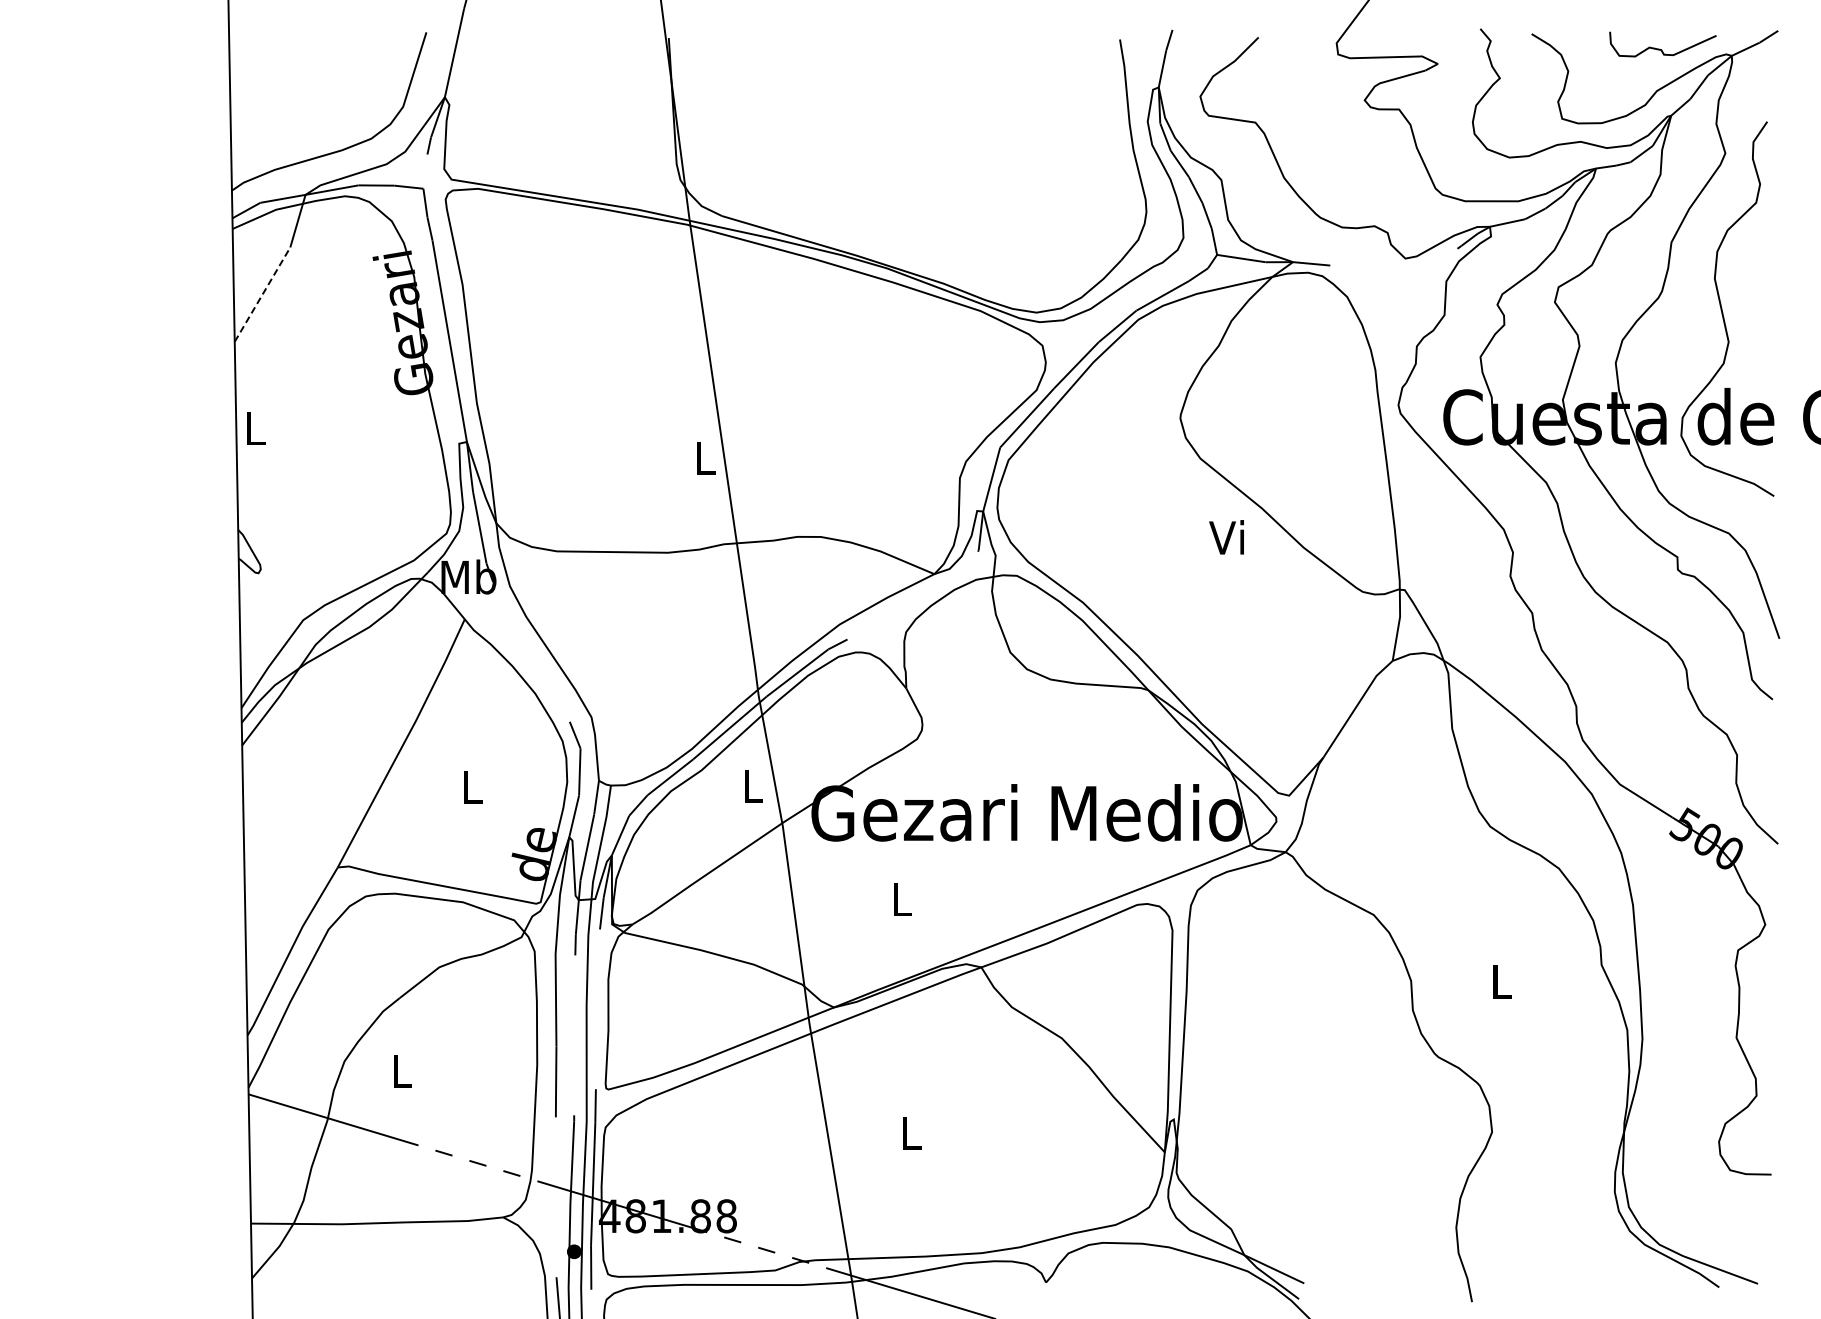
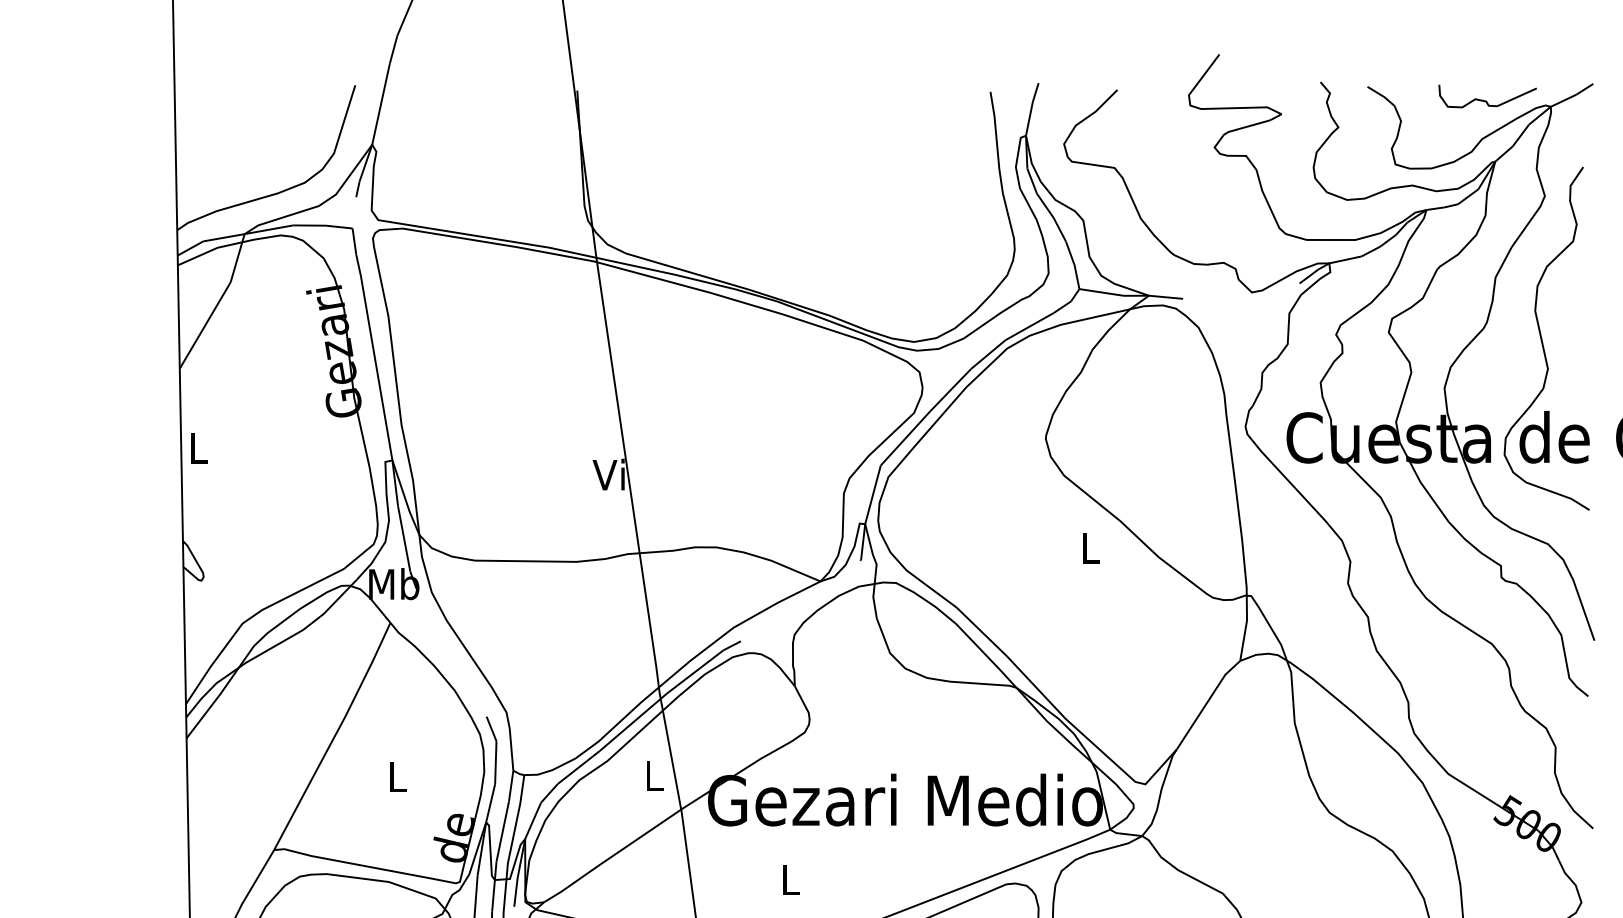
line: (262, 295) -> (205, 326), dashed -> solid
text: (702, 457) -> (608, 474), L -> Vi
text: (1226, 537) -> (1088, 547), Vi -> L

